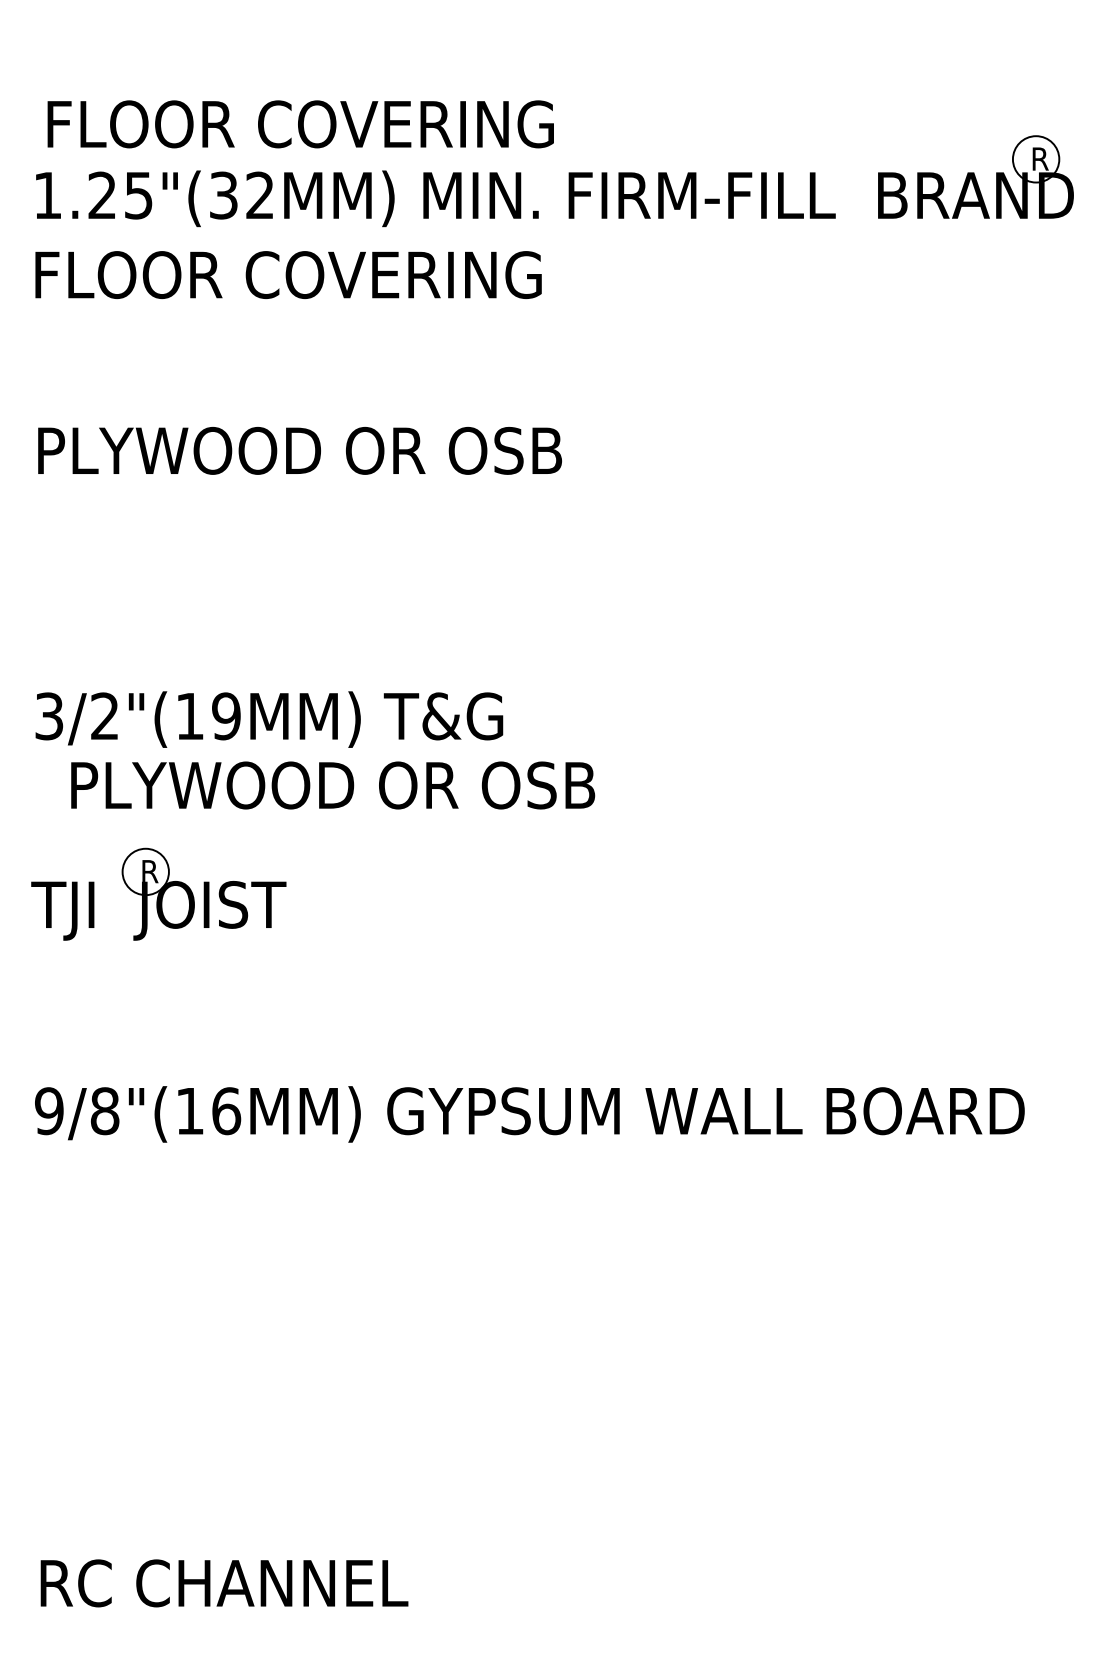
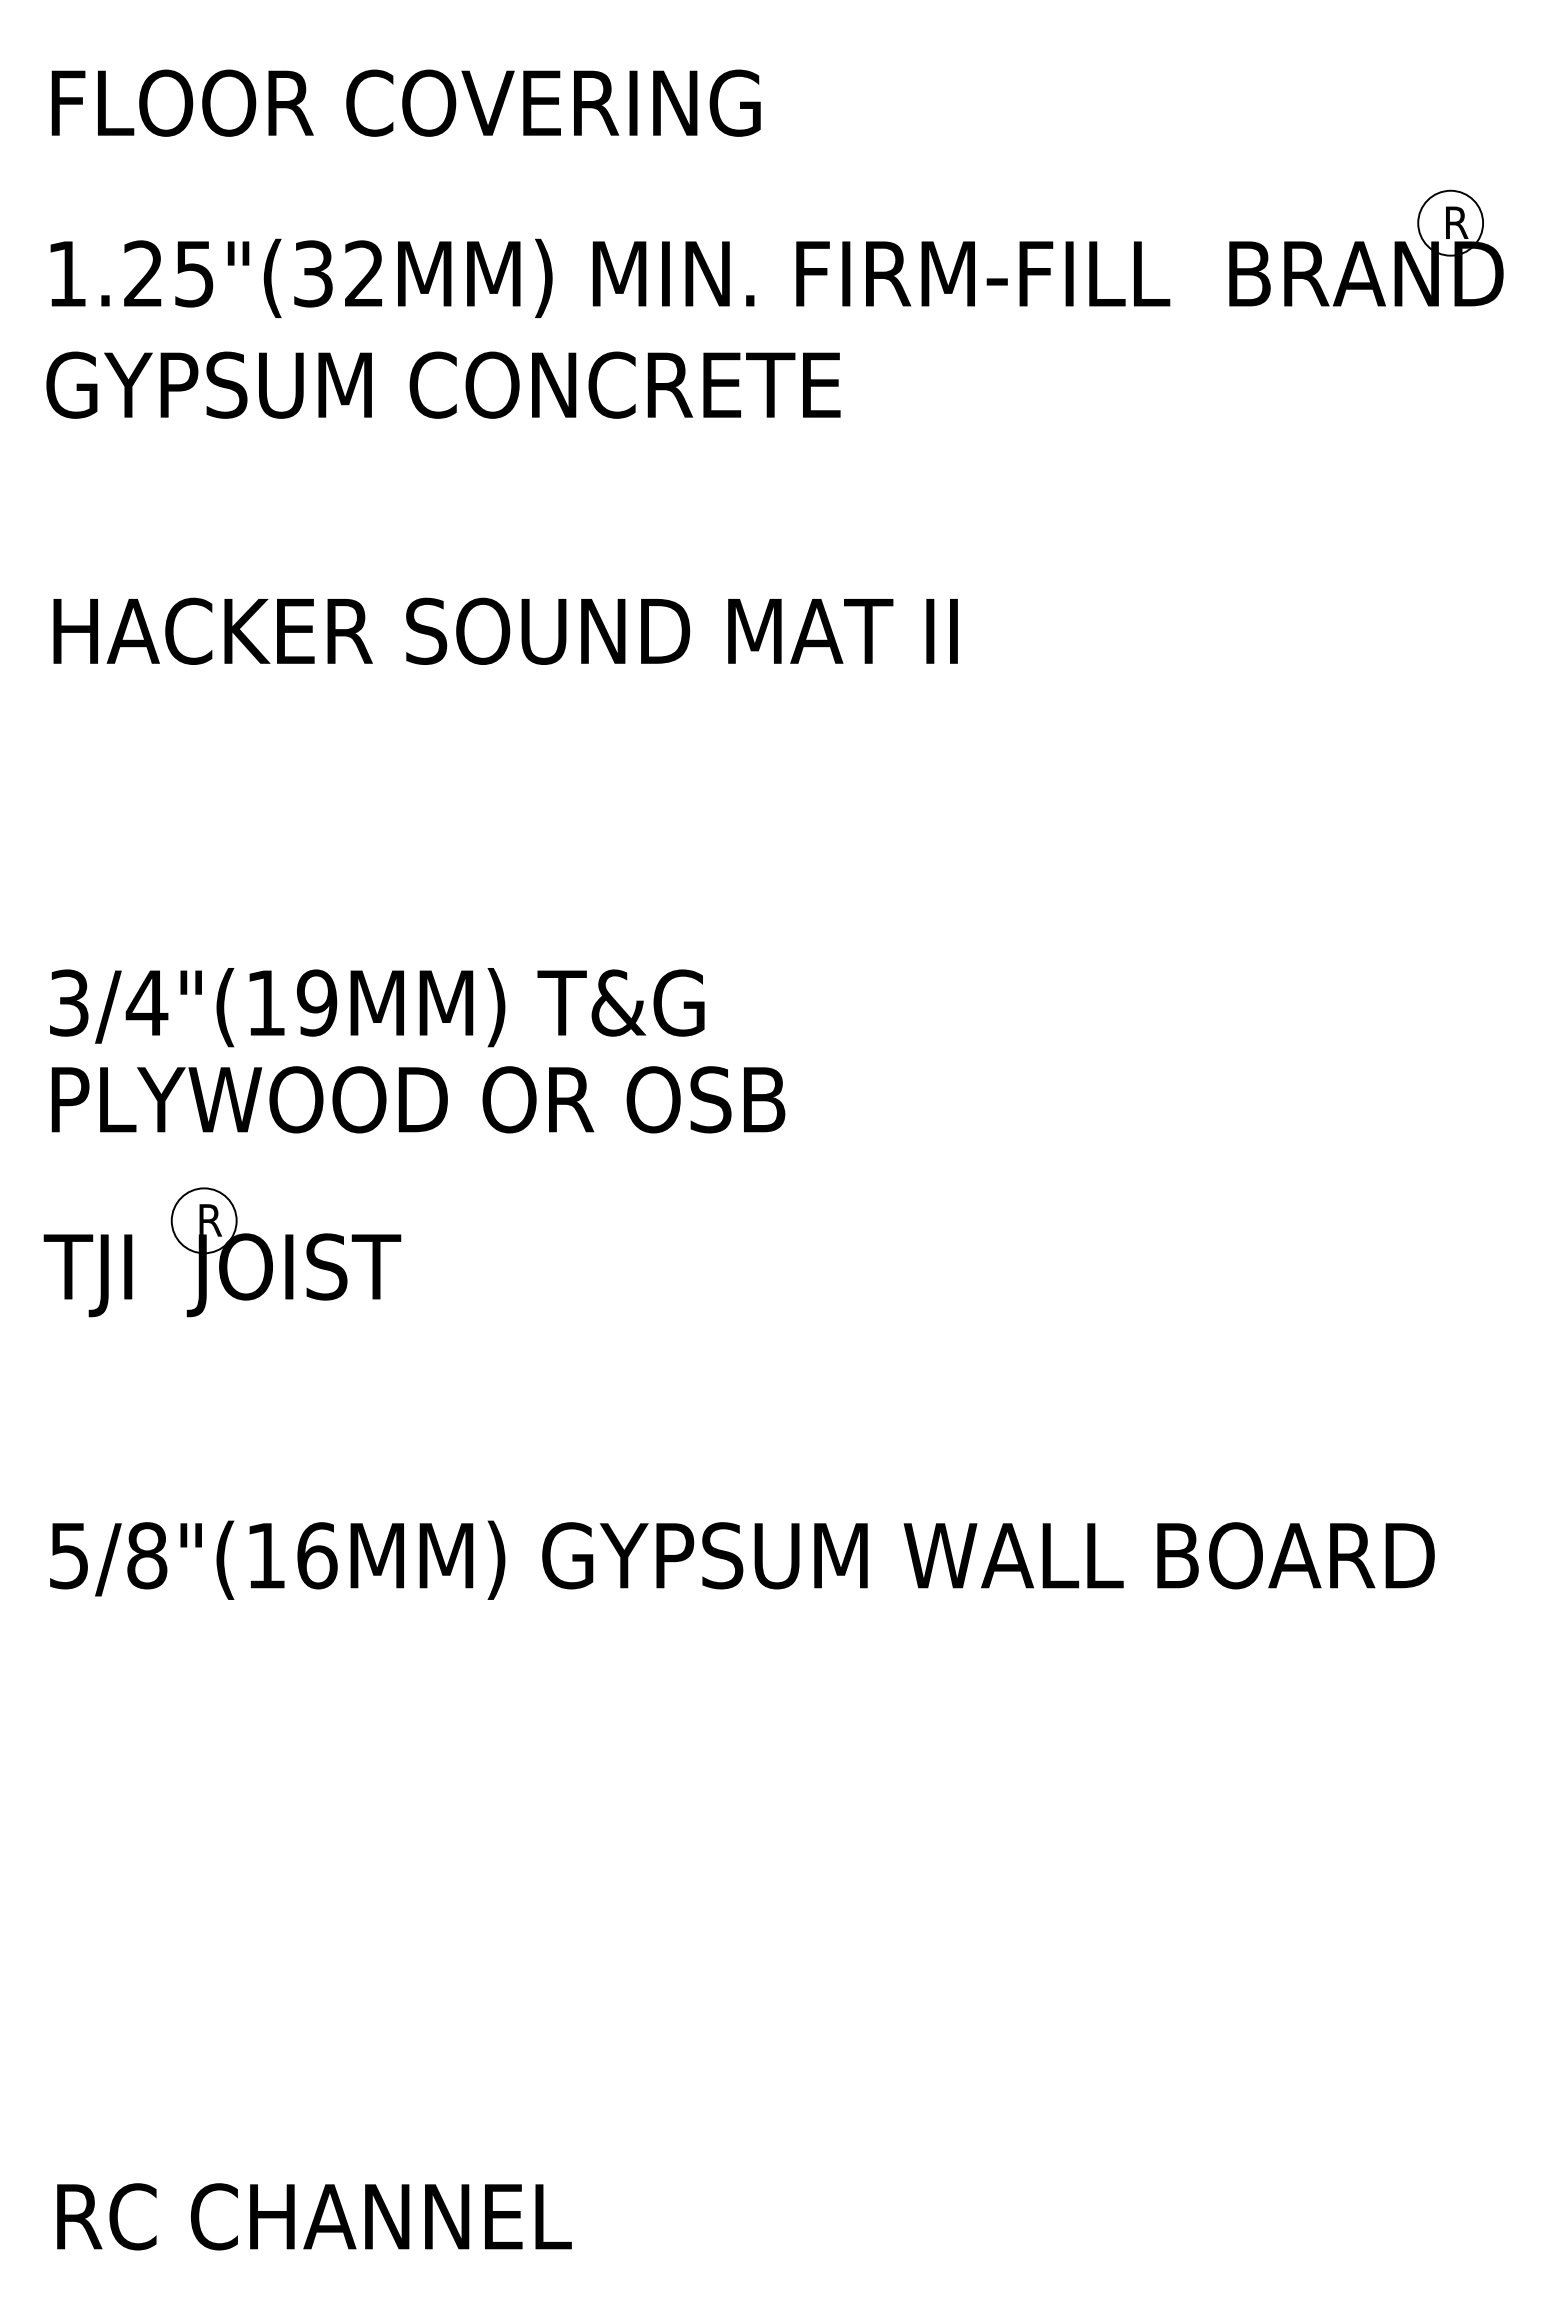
text: (300, 123) -> (405, 102), moved
text: (316, 274) -> (443, 384), FLOOR COVERING -> GYPSUM CONCRETE
text: (363, 450) -> (509, 630), PLYWOOD OR OSB -> HACKER SOUND MAT II
text: (104, 715) -> (146, 1002), 3/2"(19MM) -> 3/4"(19MM)
text: (333, 785) -> (418, 1099), moved
text: (49, 1111) -> (69, 1555), 9/8"(16MM) -> 5/8"(16MM)

